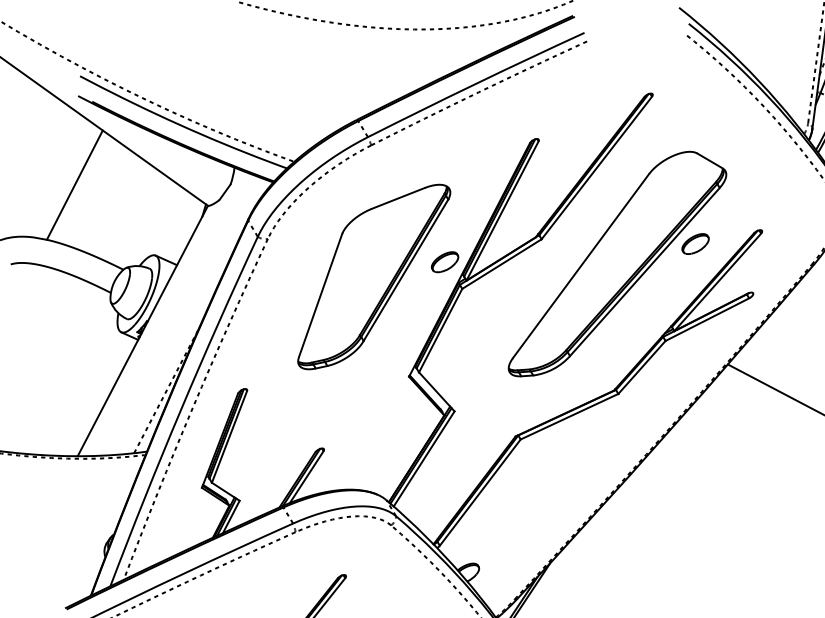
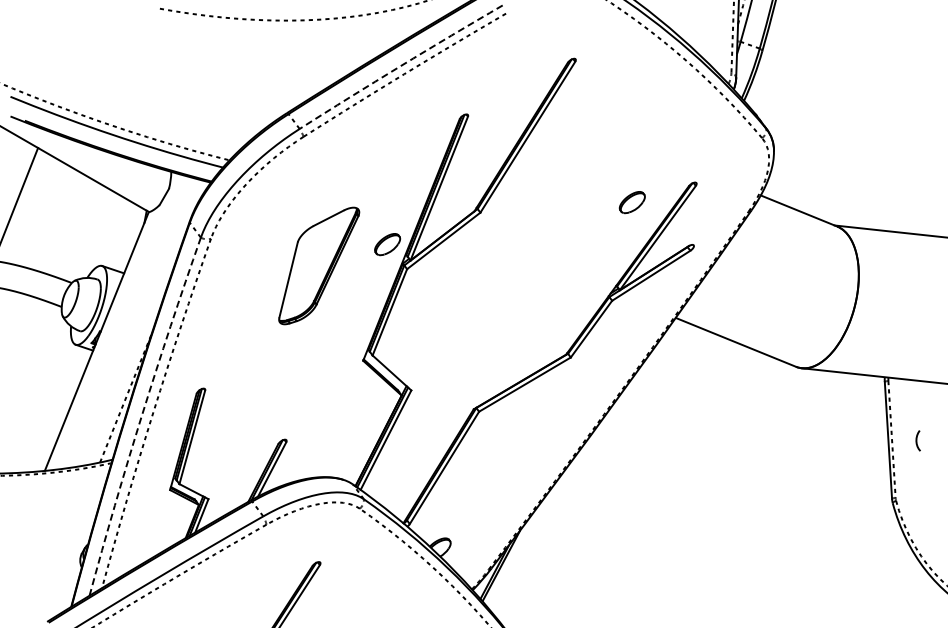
arc: (475, 84) -> (400, 66), solid -> dashed
part: (617, 264) -> (557, 230), removed
part: (373, 276) -> (318, 265), size x0.6
arc: (180, 409) -> (141, 415), solid -> dashed

